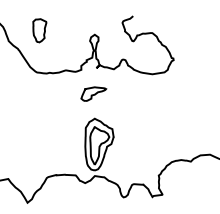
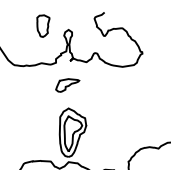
part: (39, 30) -> (43, 25), moved

